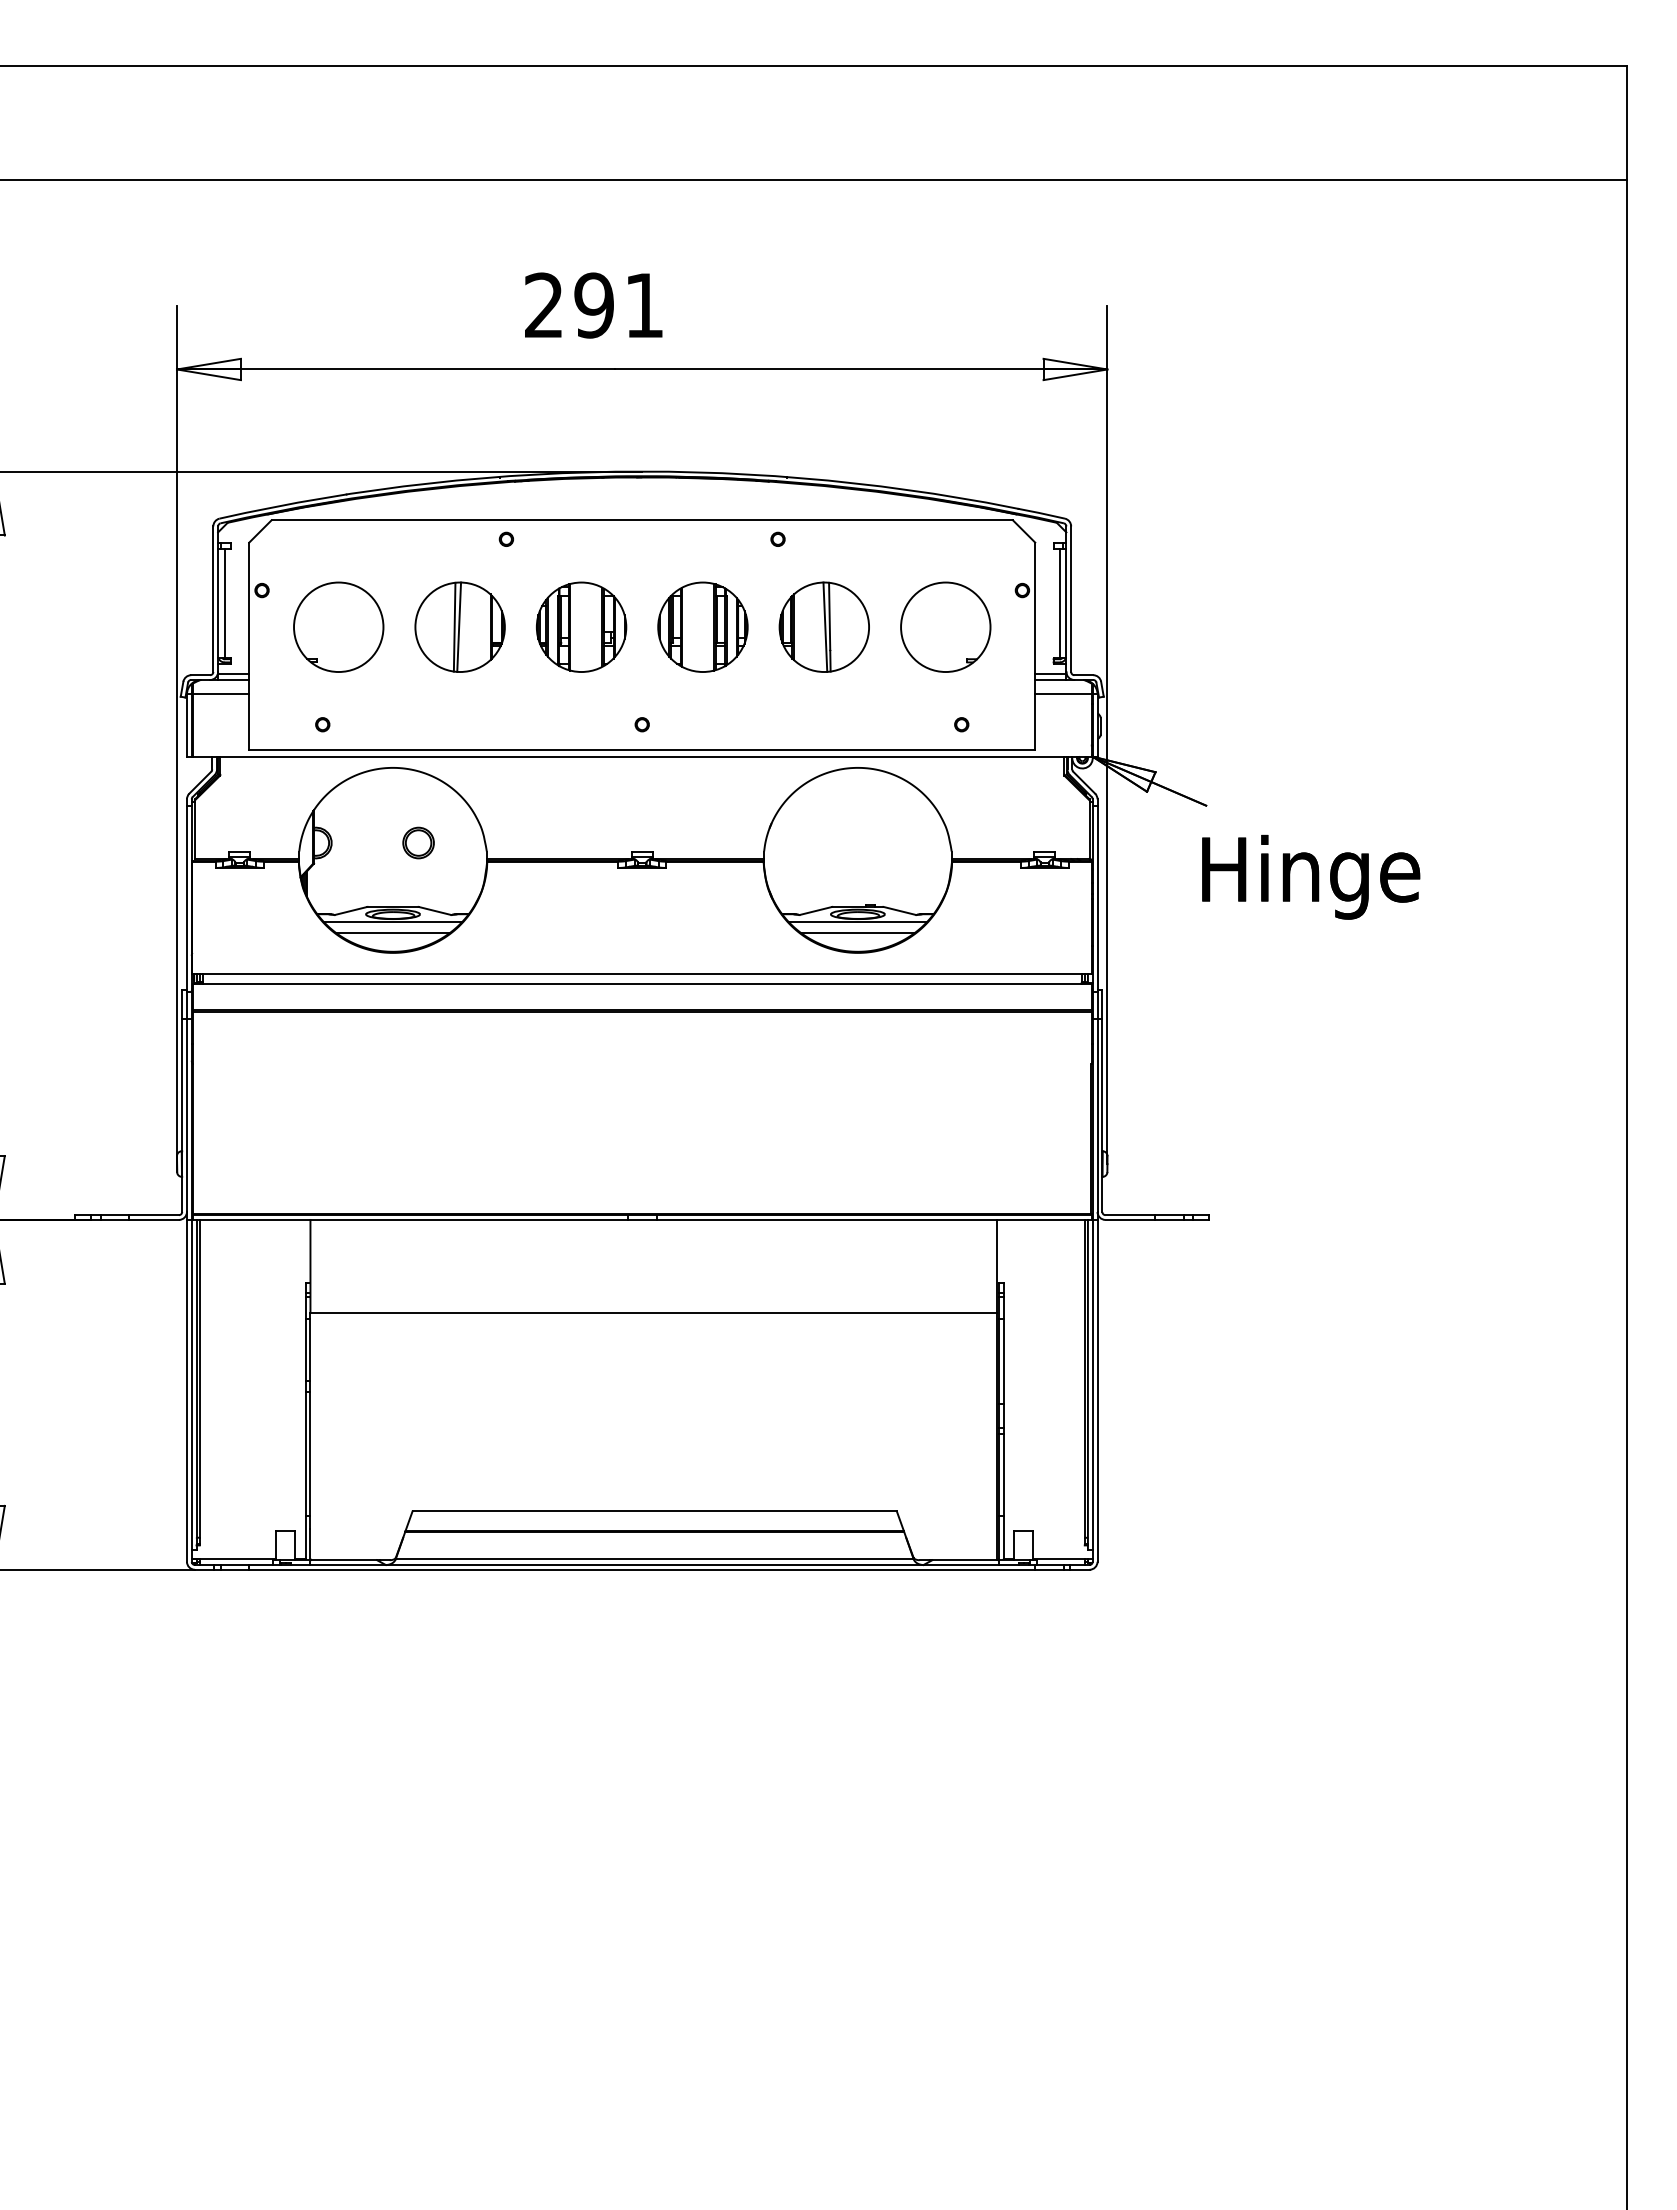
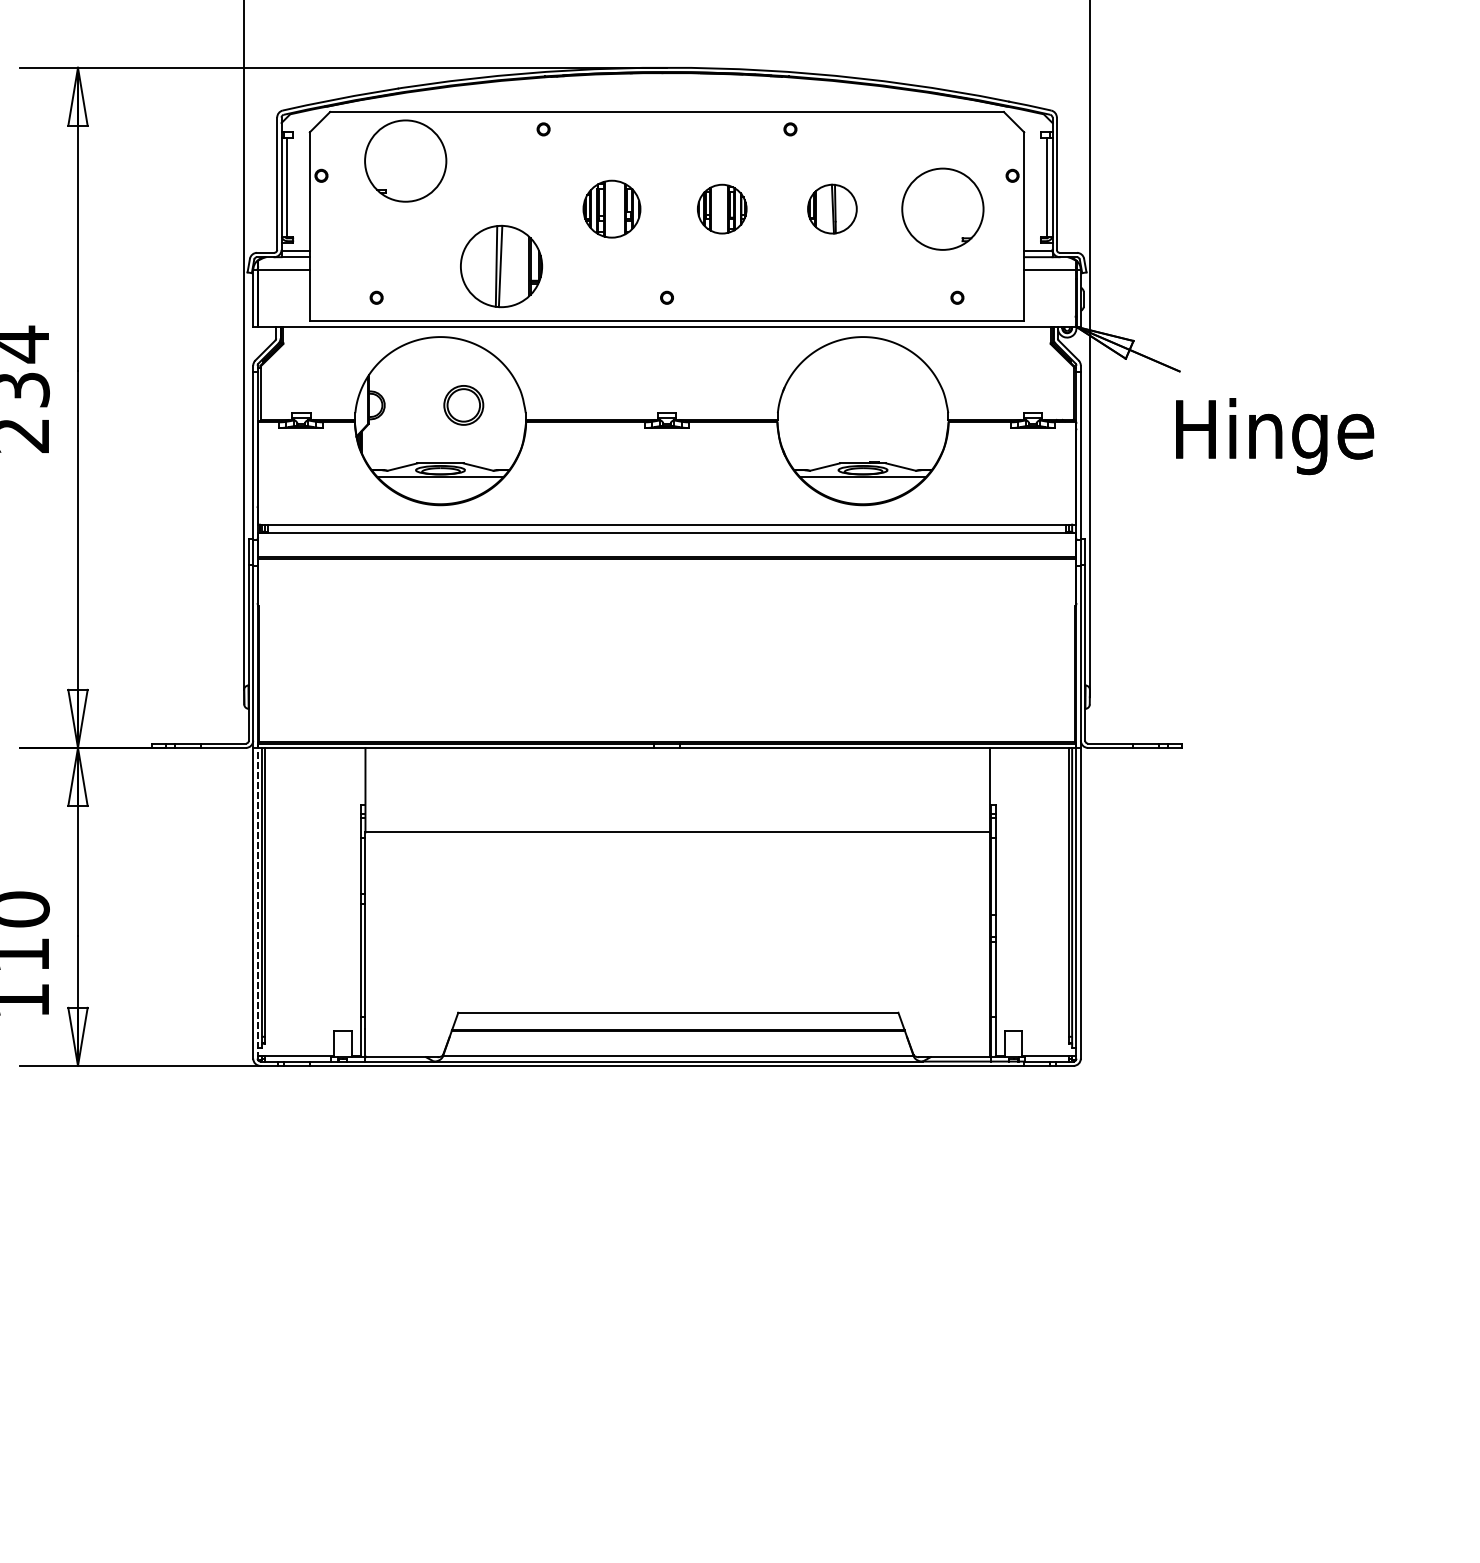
part: (338, 626) -> (405, 160), moved
part: (459, 626) -> (500, 265), moved
part: (581, 626) -> (611, 208), size x0.7
part: (702, 626) -> (721, 208), size x0.6
part: (823, 626) -> (831, 208), size x0.6
part: (418, 842) -> (463, 404), size x1.4
line: (393, 932) -> (440, 486), removed
line: (857, 932) -> (862, 486), removed
line: (191, 1390) -> (257, 902), solid -> dashed

